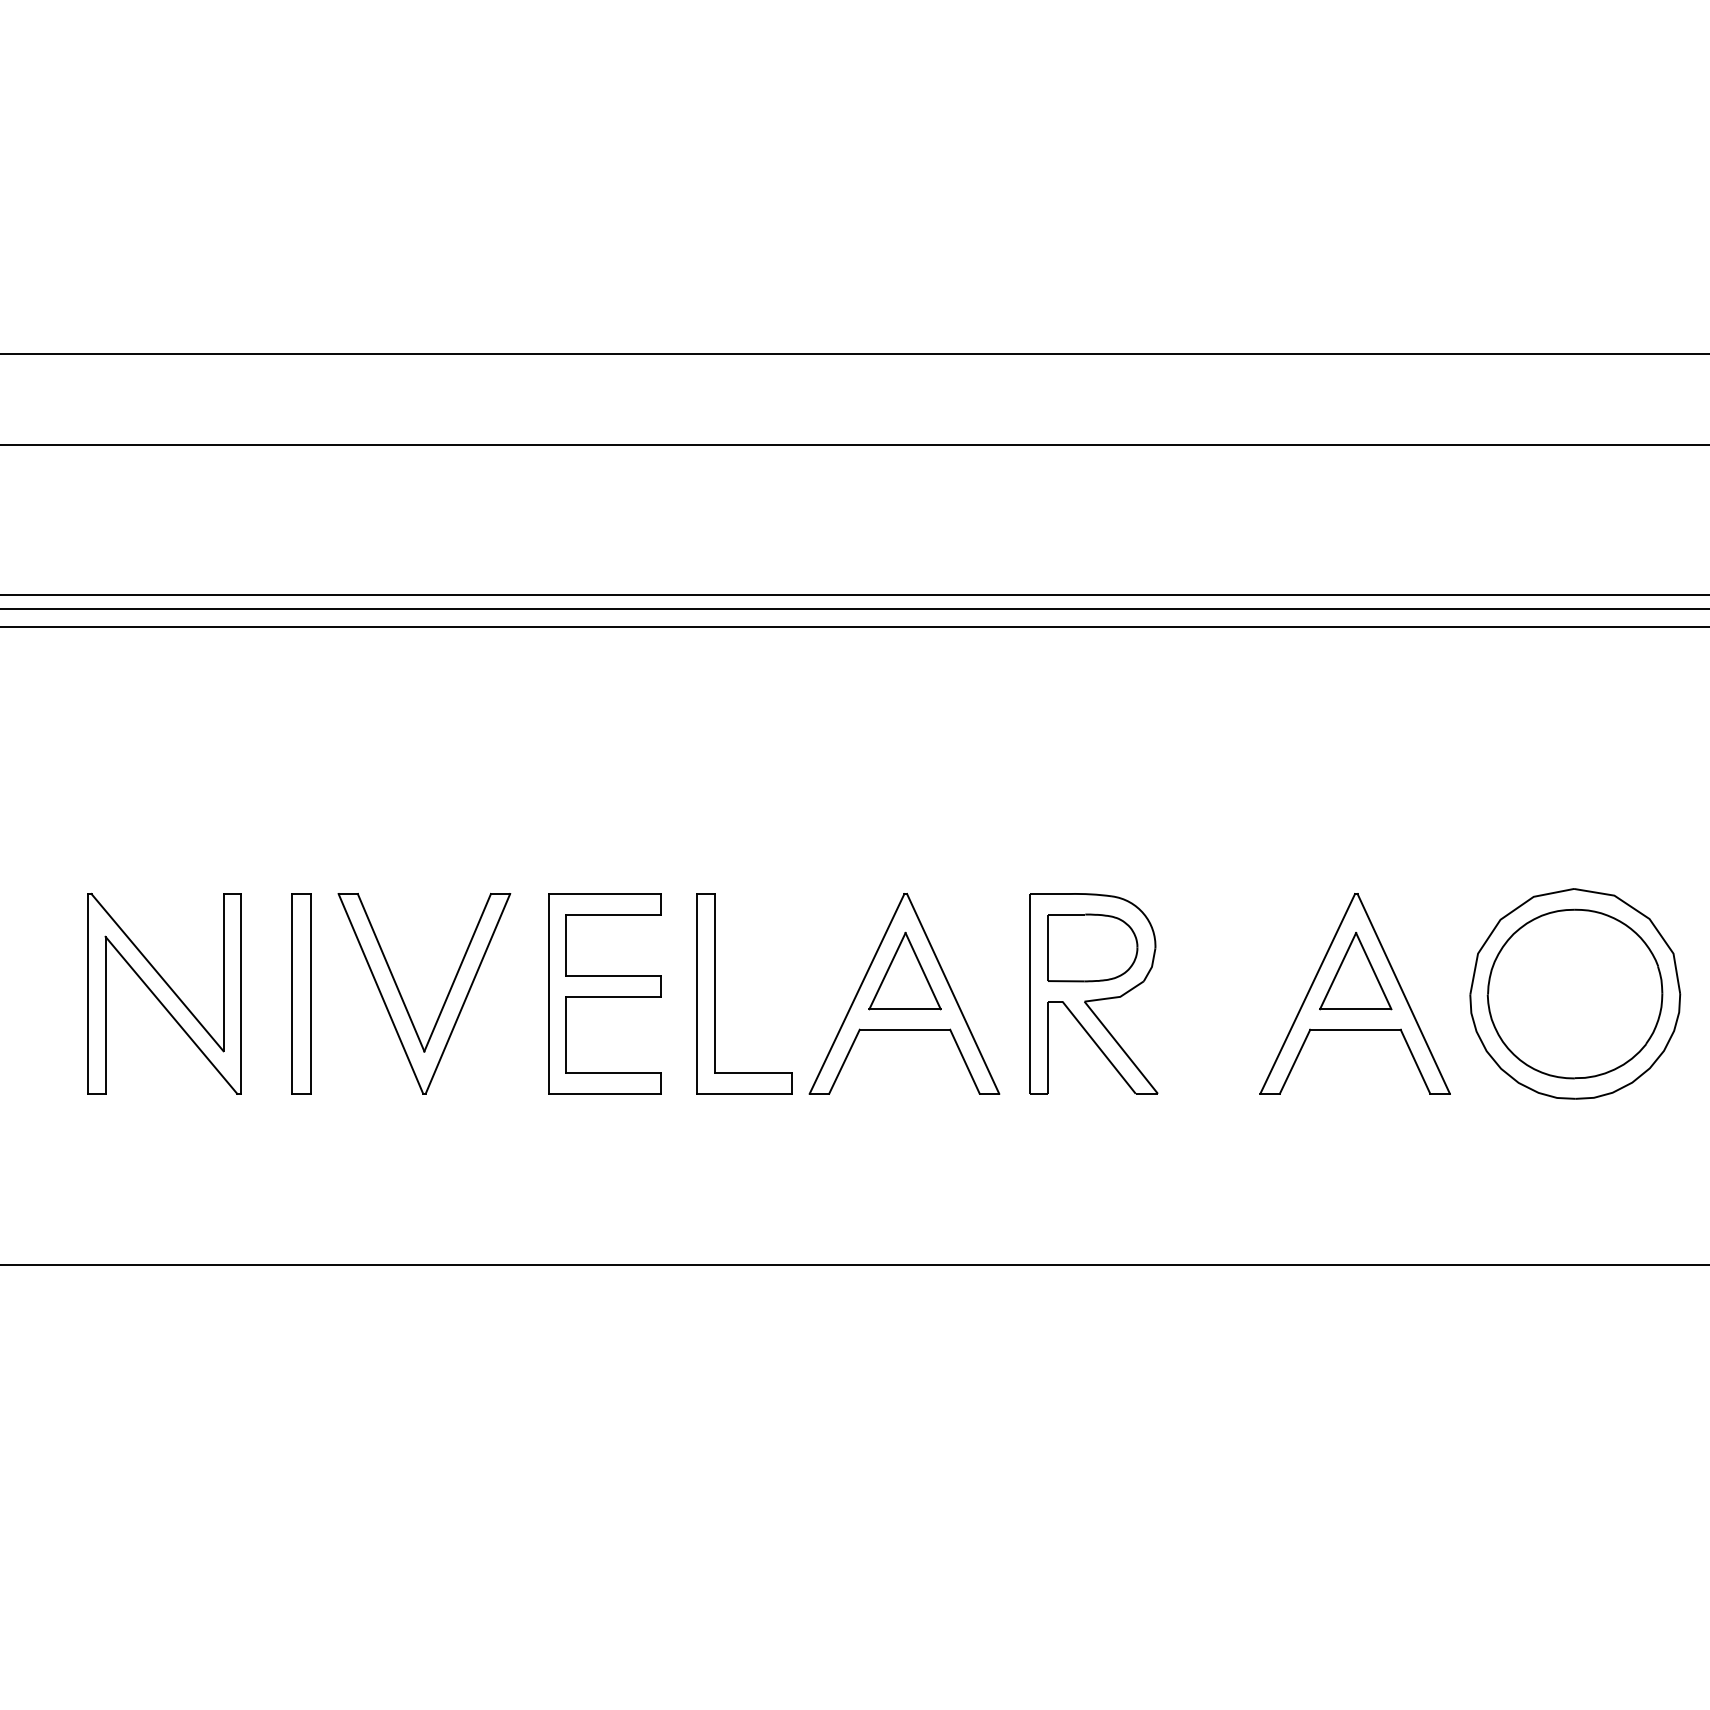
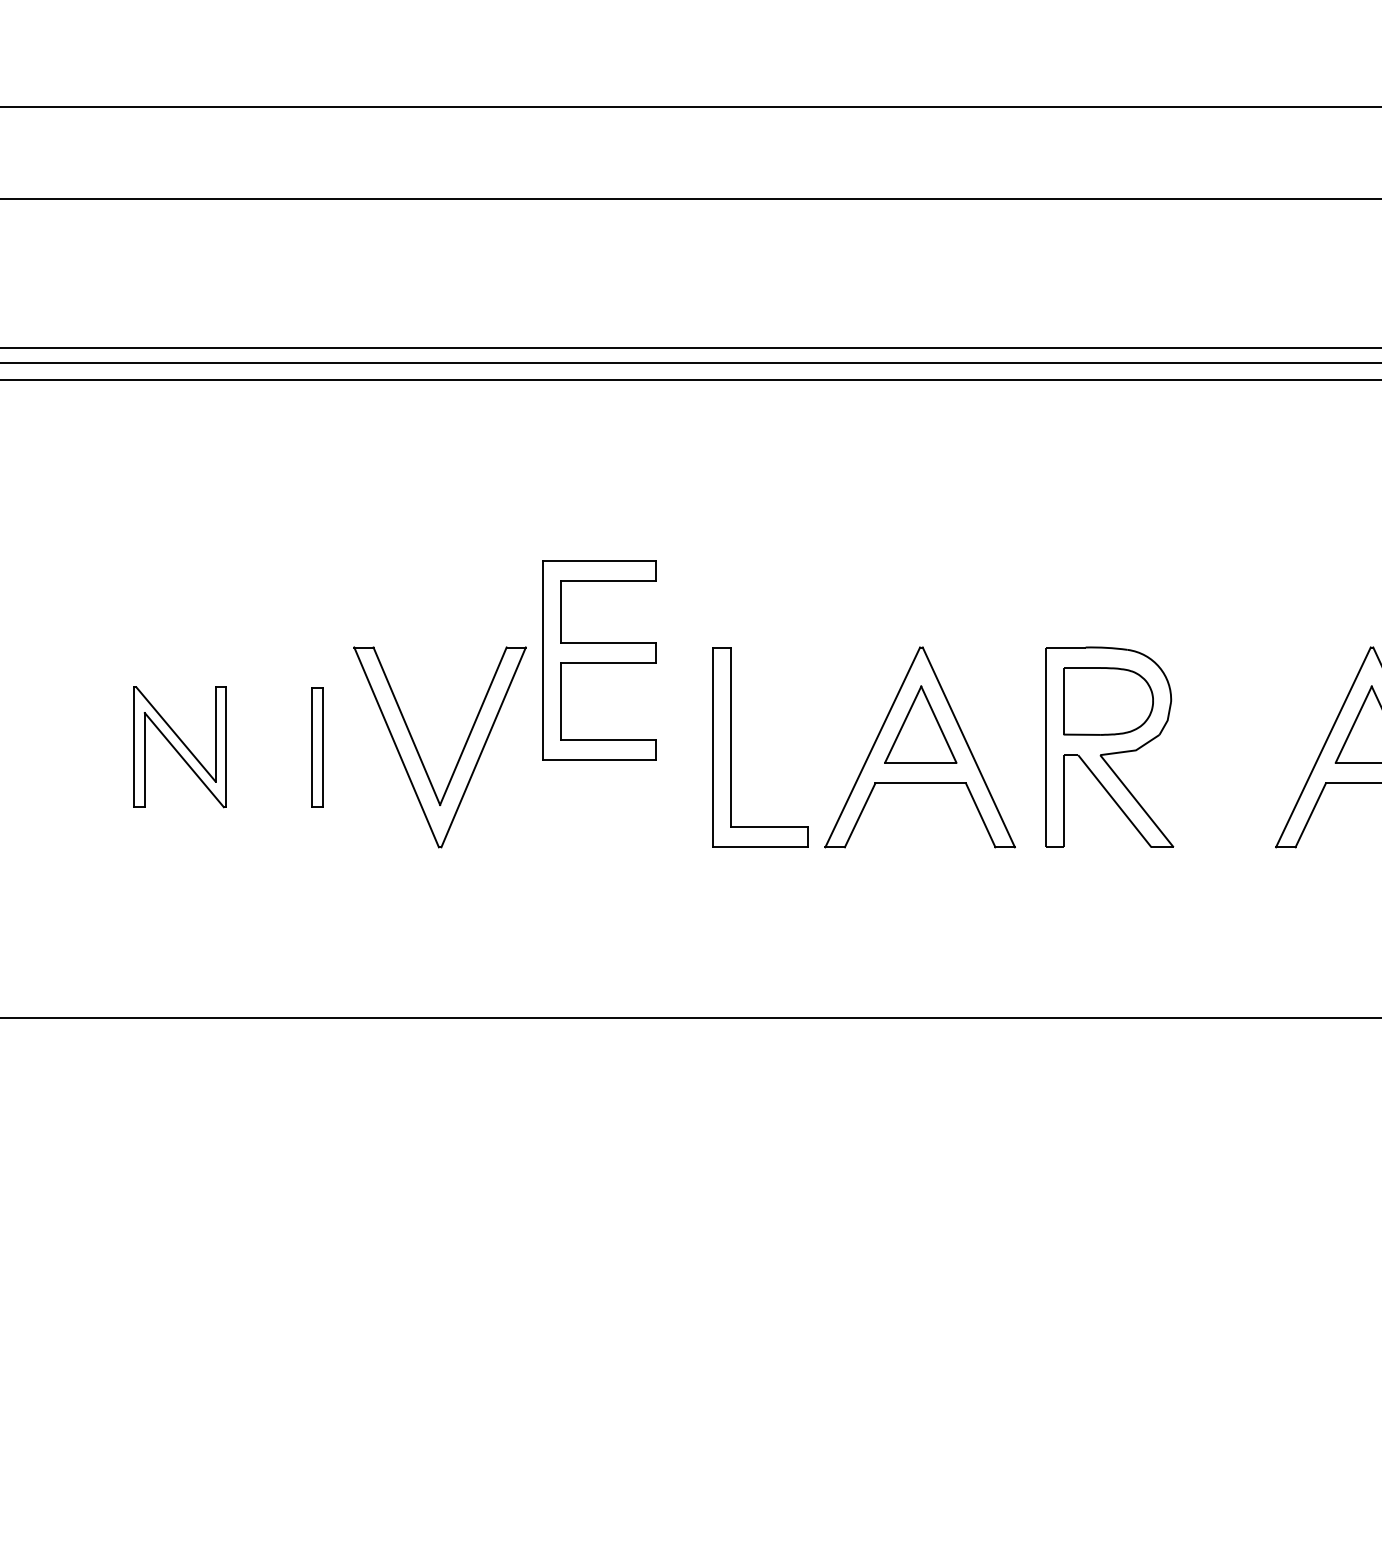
part: (164, 993) -> (180, 747), size x0.6
part: (301, 993) -> (317, 747), size x0.6
part: (604, 993) -> (599, 660), moved

